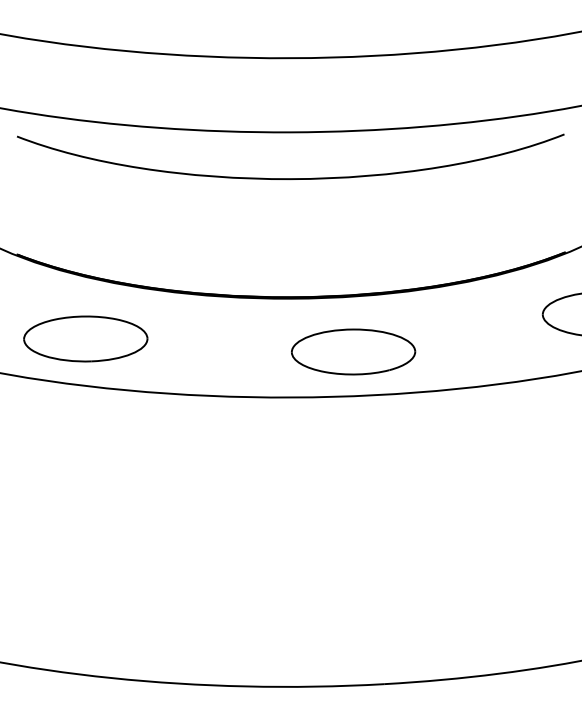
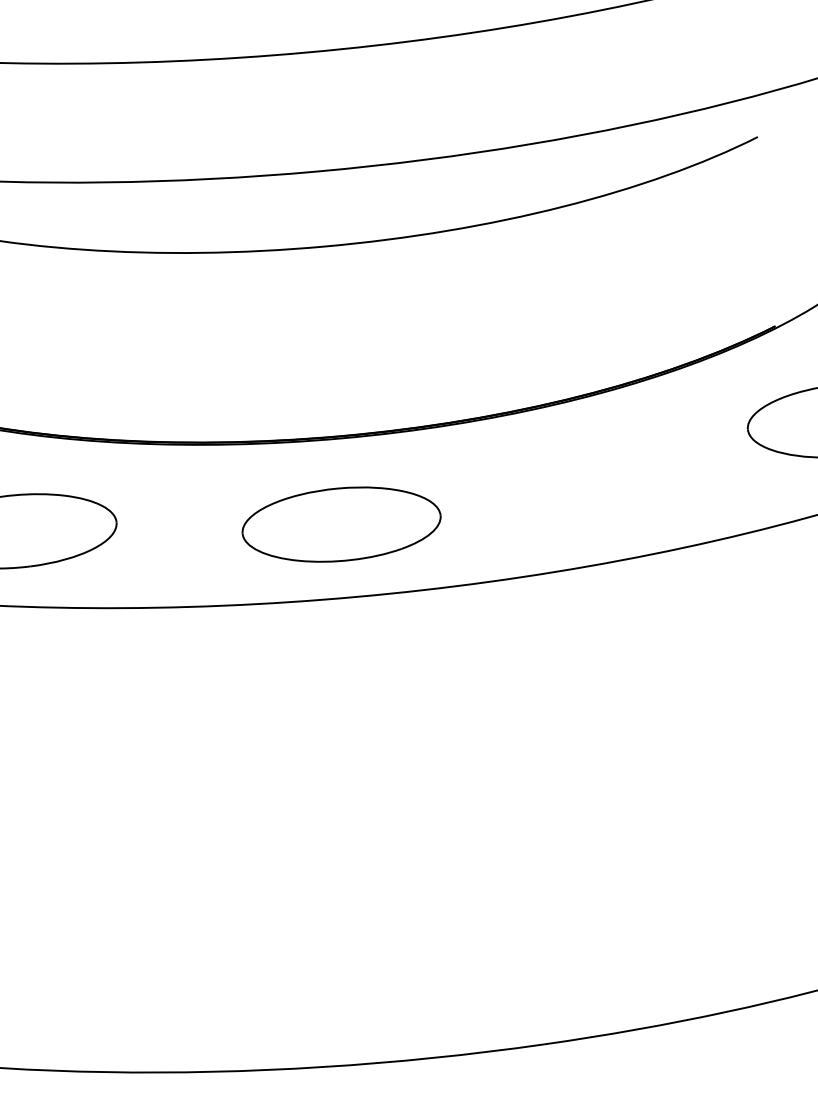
part: (353, 351) -> (341, 523), moved

